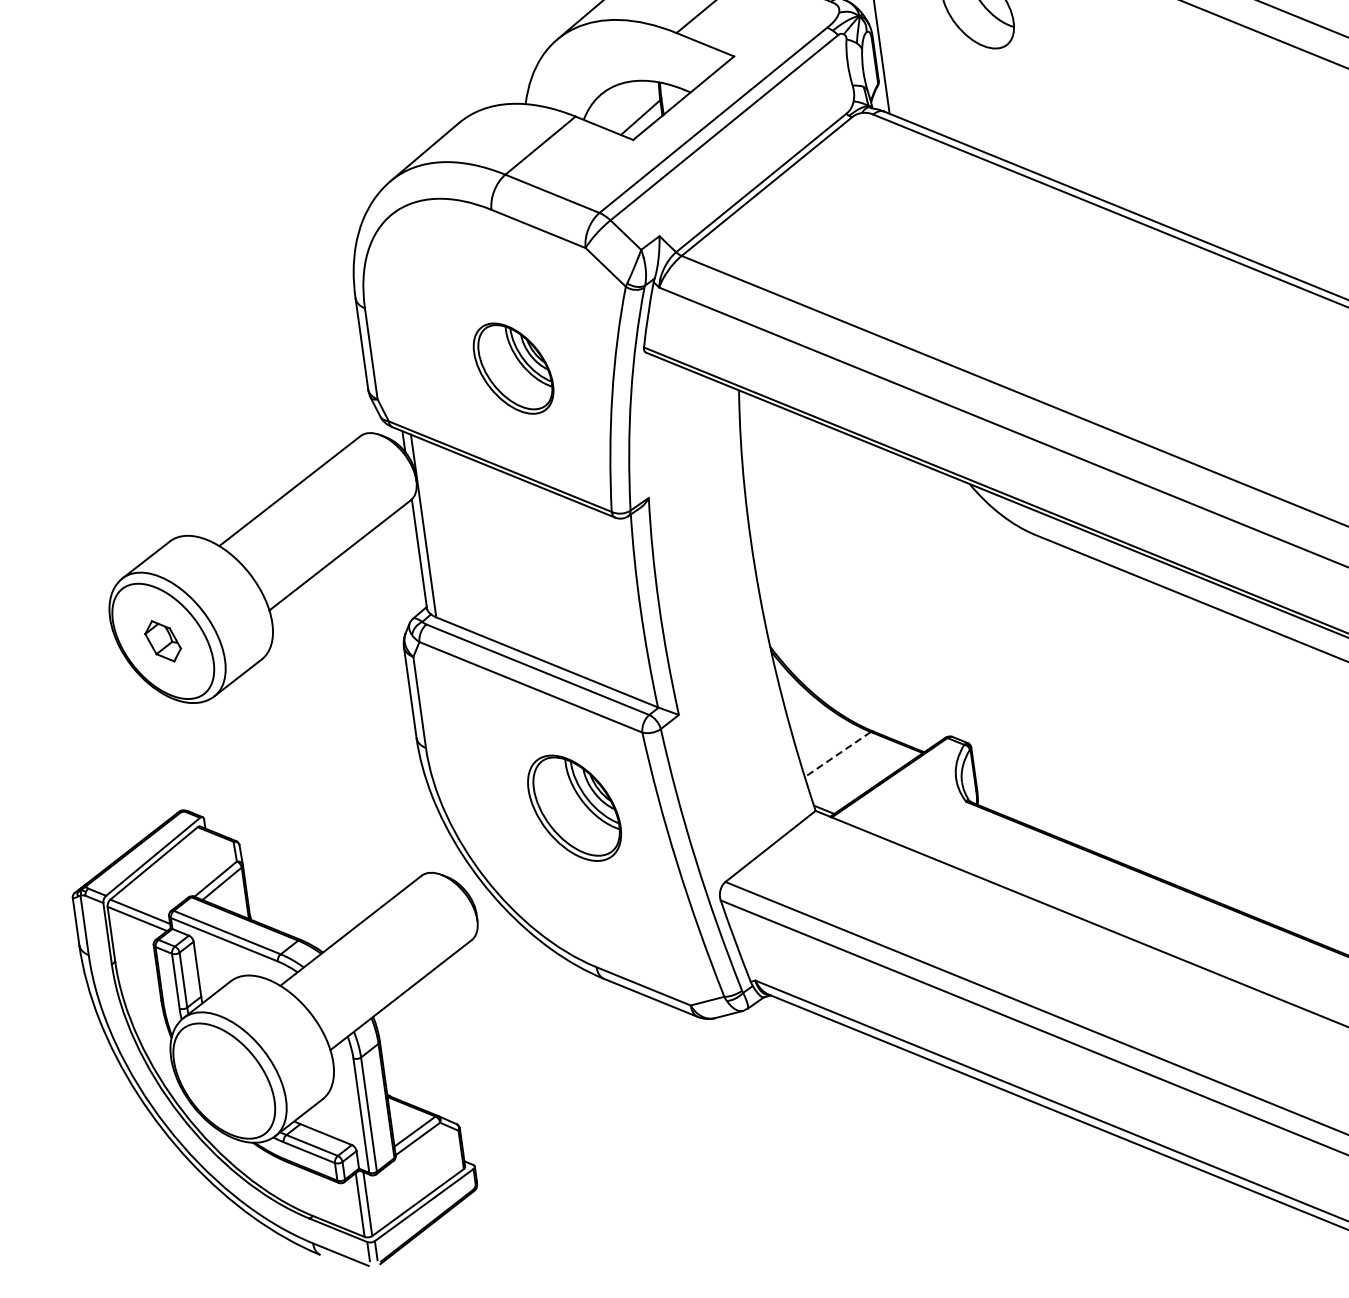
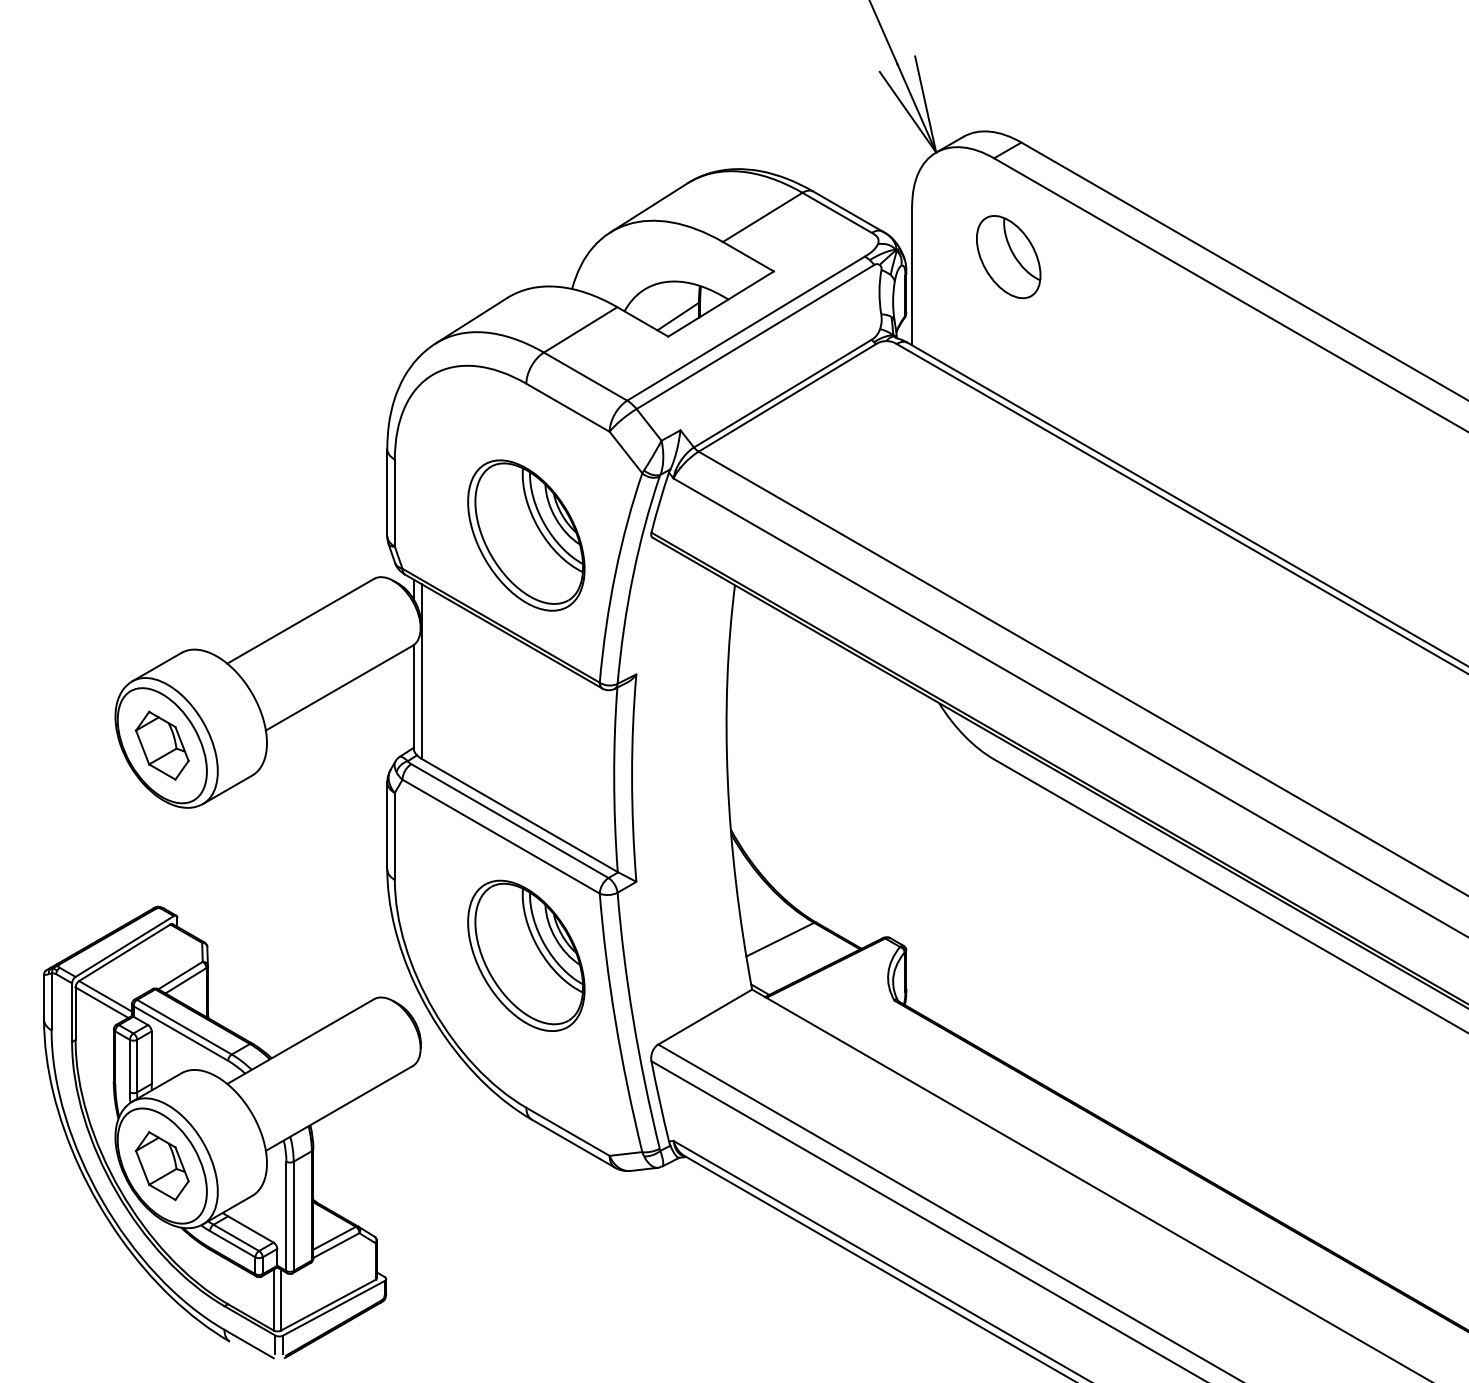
part: (513, 368) -> (526, 535), size x1.67
part: (162, 641) -> (161, 745), size x1.67
line: (838, 754) -> (780, 939), dashed -> solid
part: (574, 807) -> (526, 955), size x1.43
part: (223, 1081) -> (161, 1166), added

